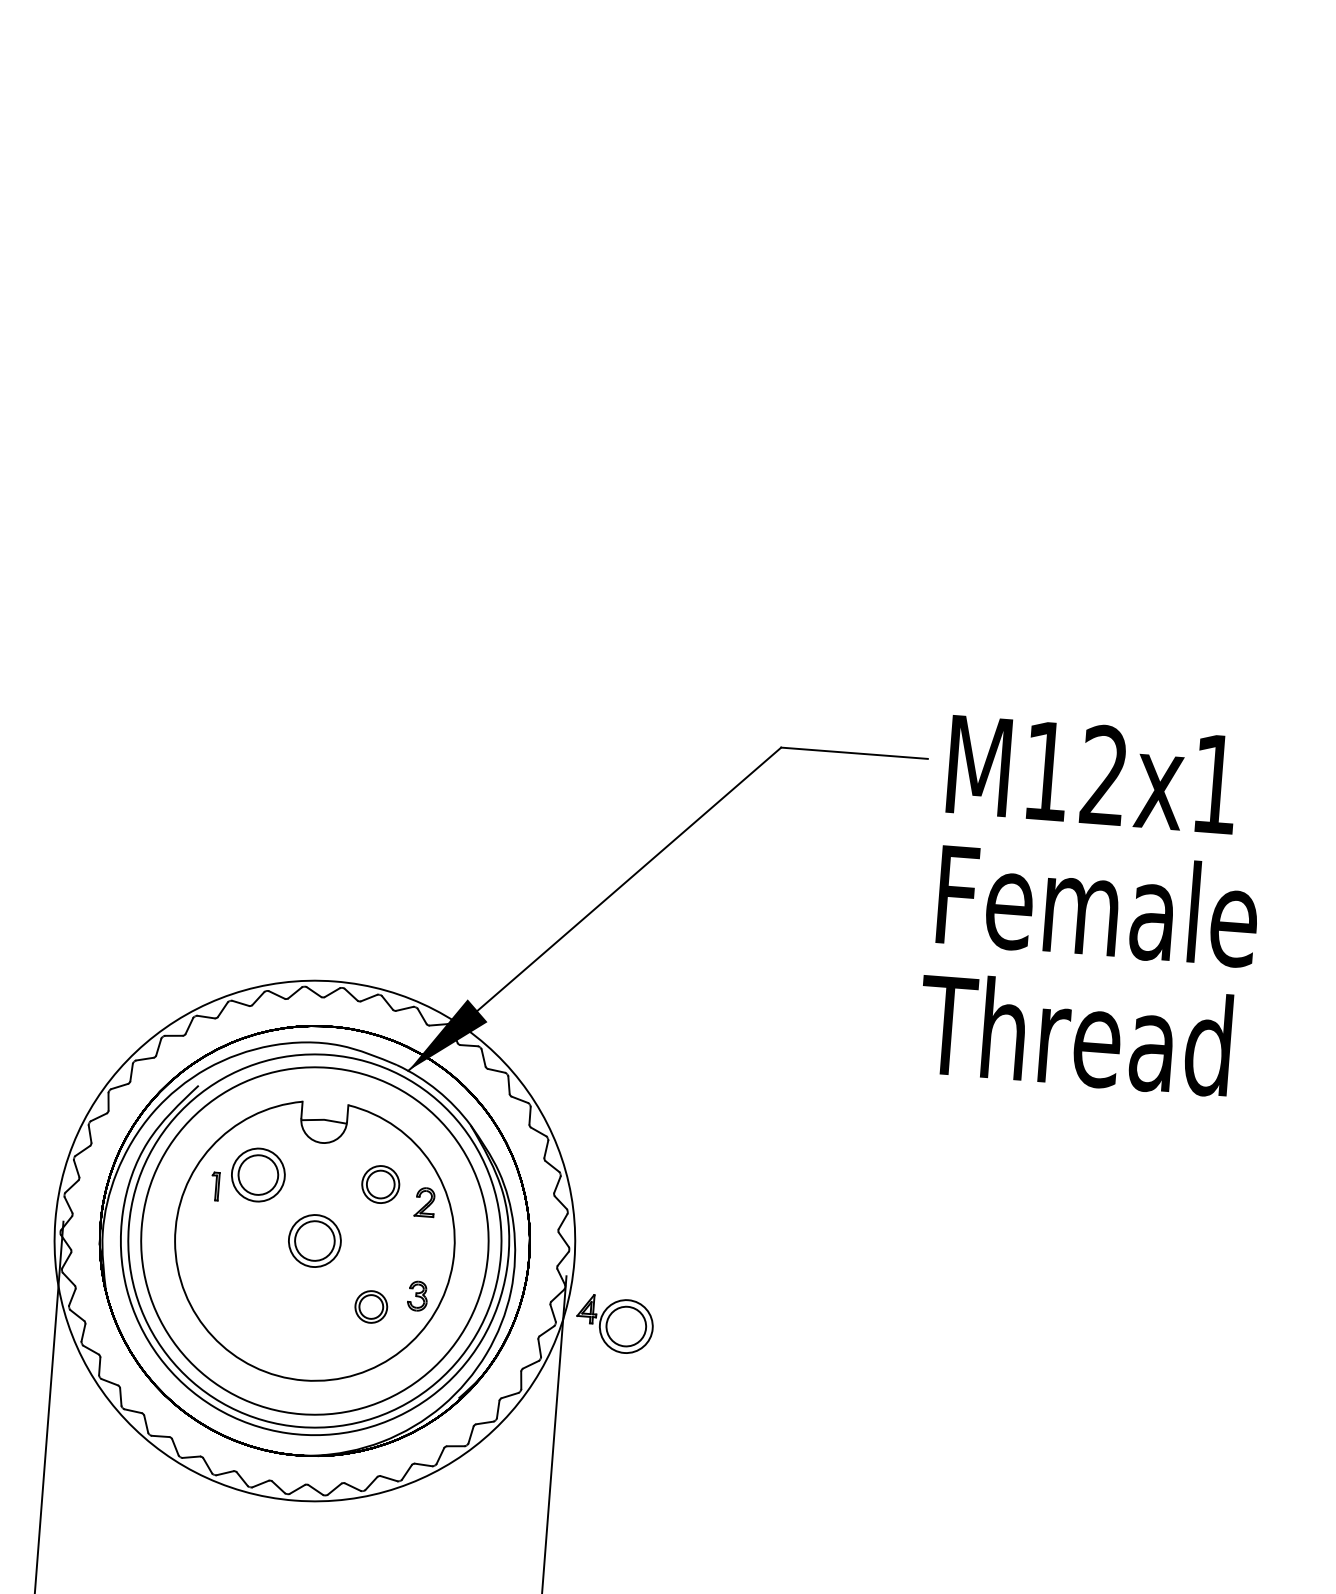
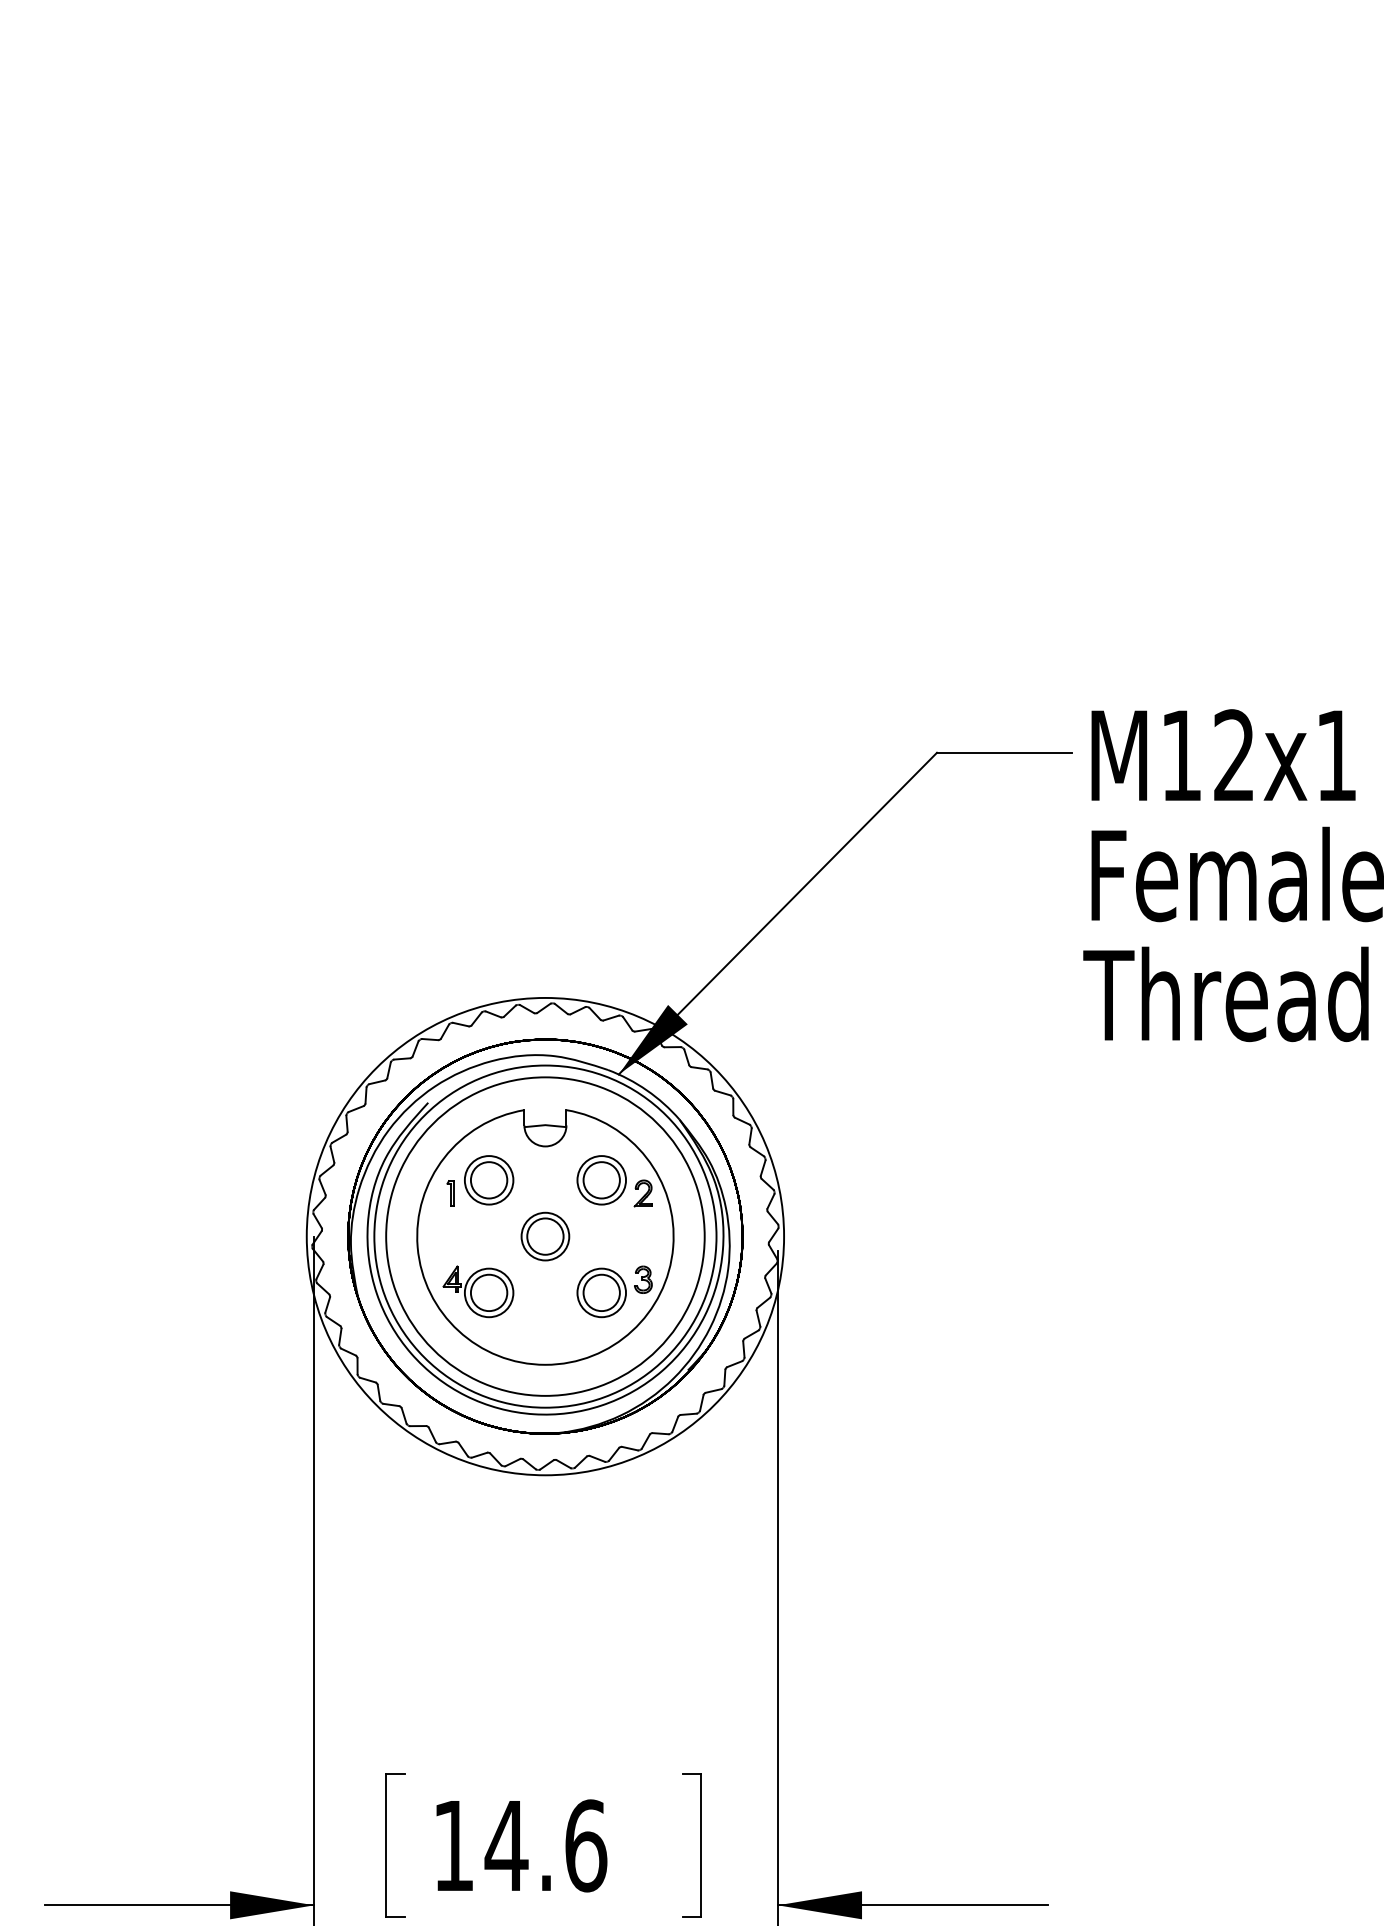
part: (380, 1184) -> (601, 1180), size x1.43
part: (371, 1306) -> (601, 1292), size x1.67
part: (614, 1324) -> (478, 1291), moved

